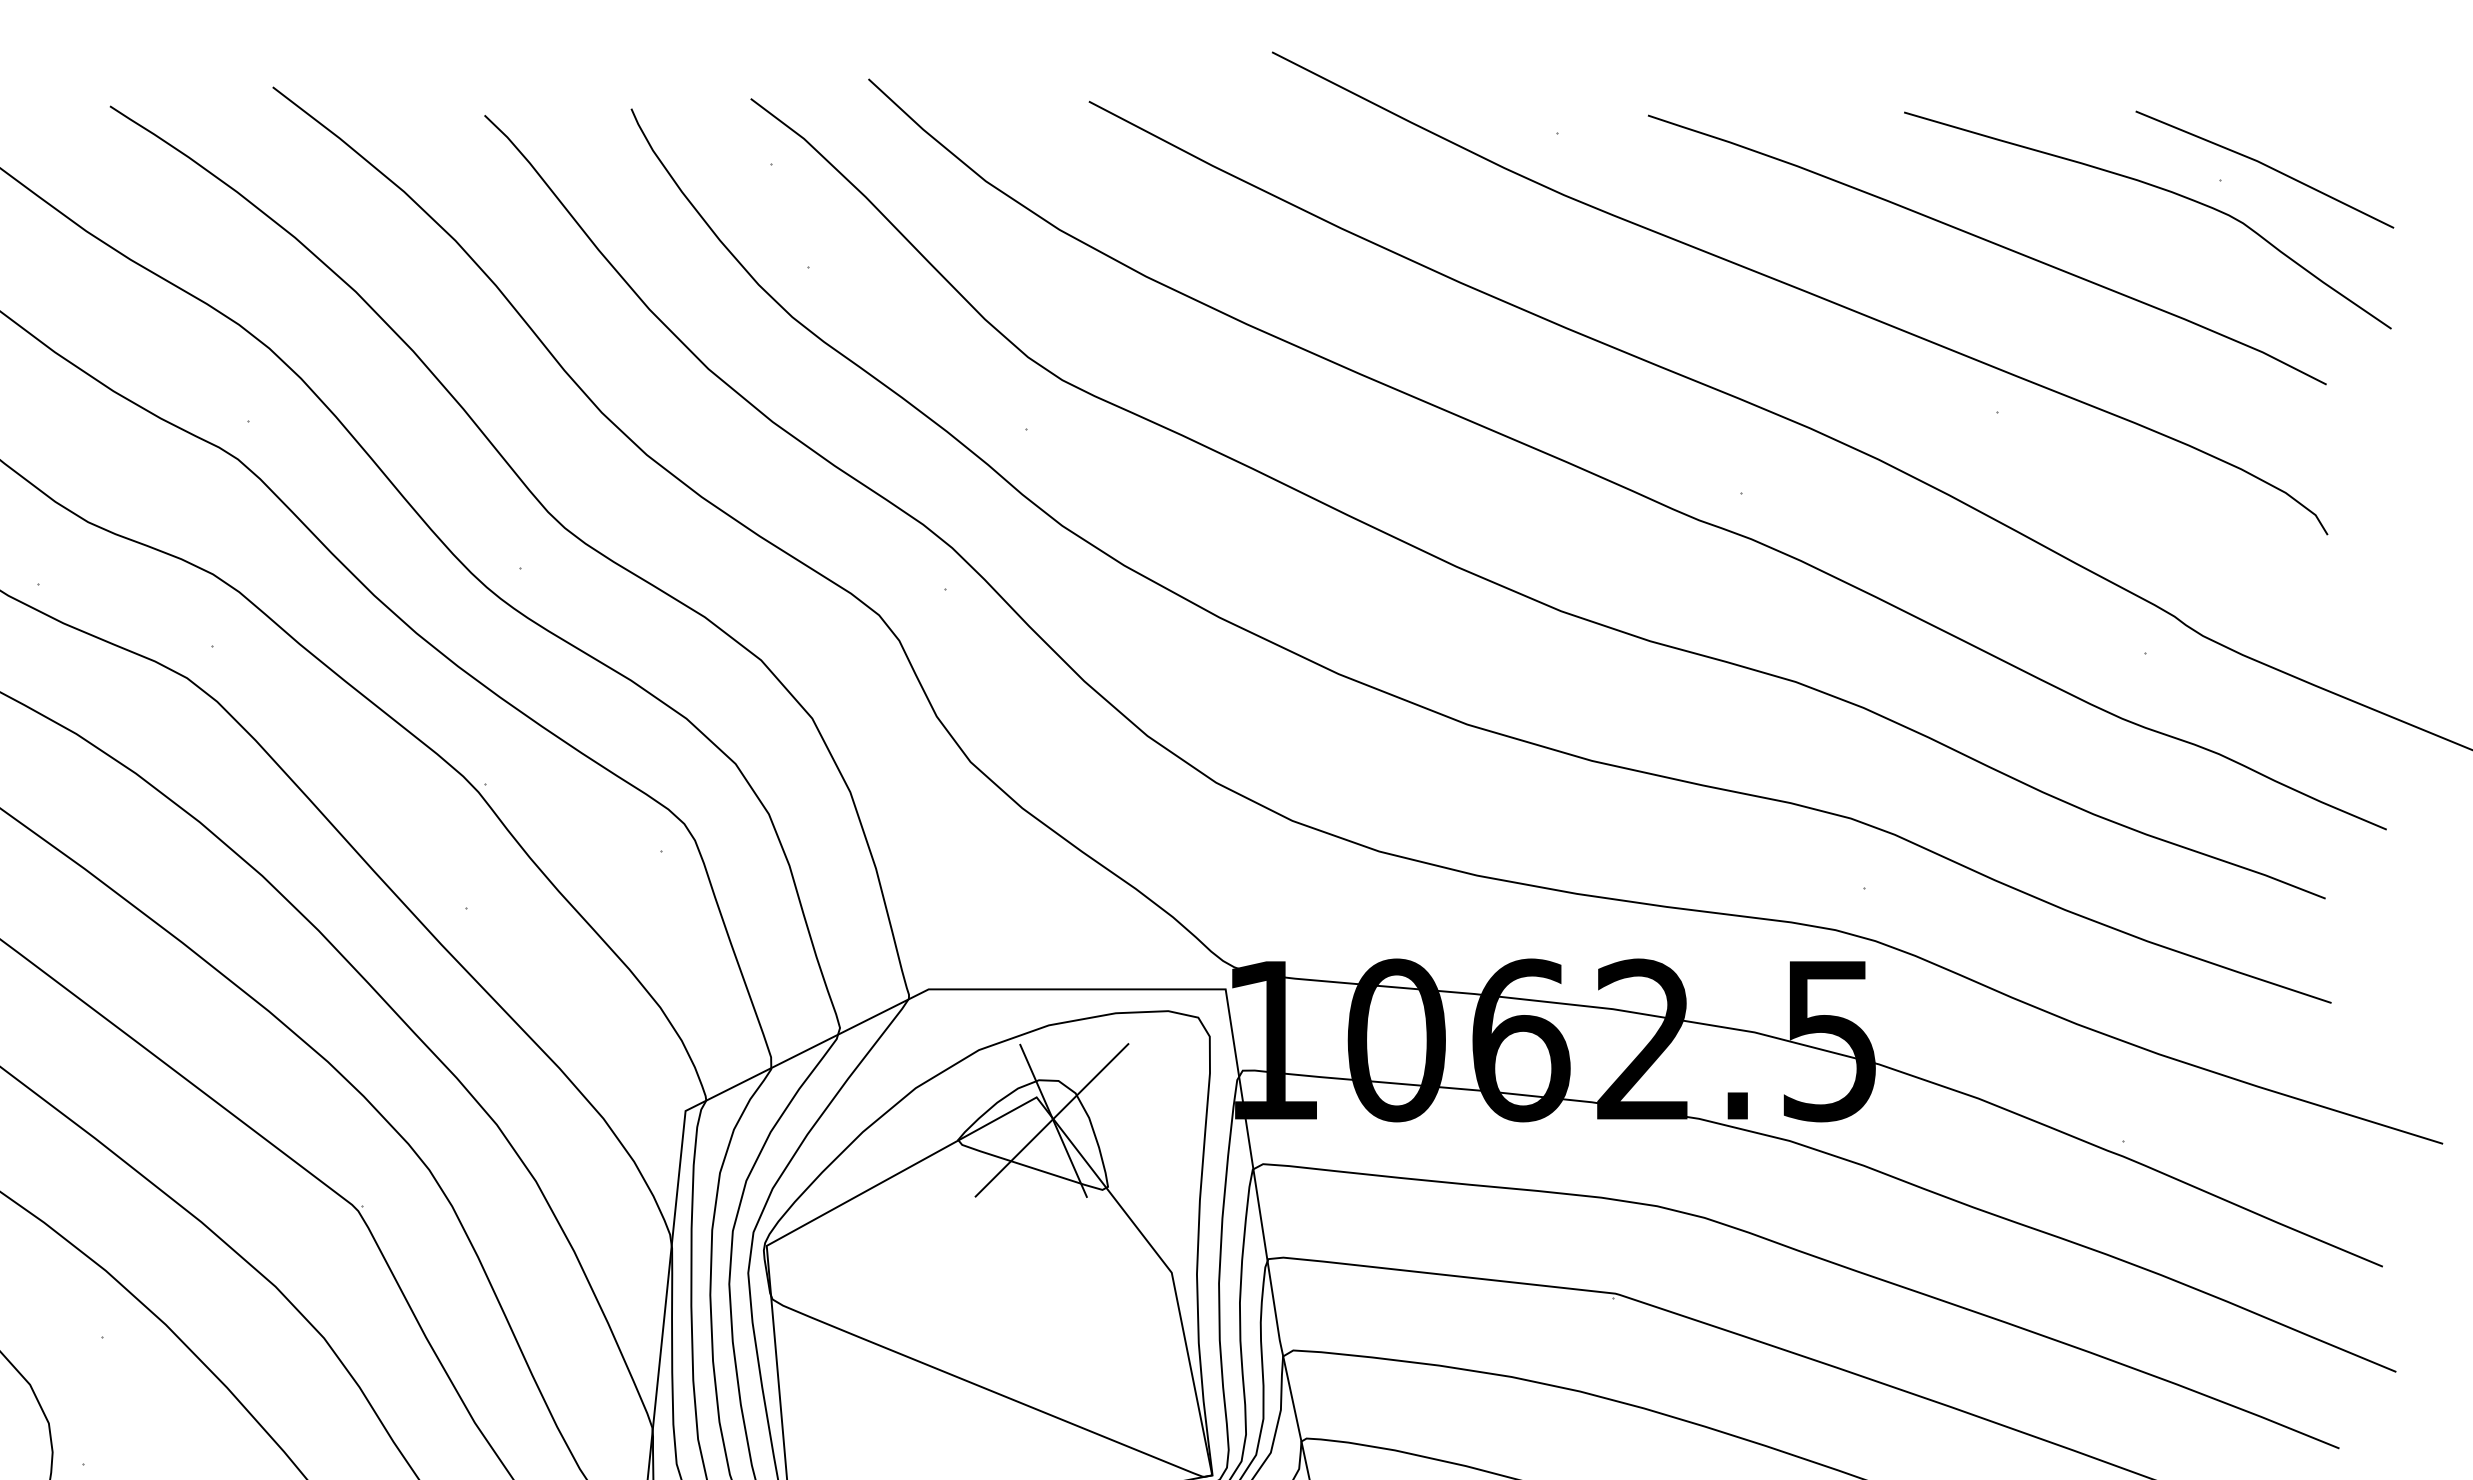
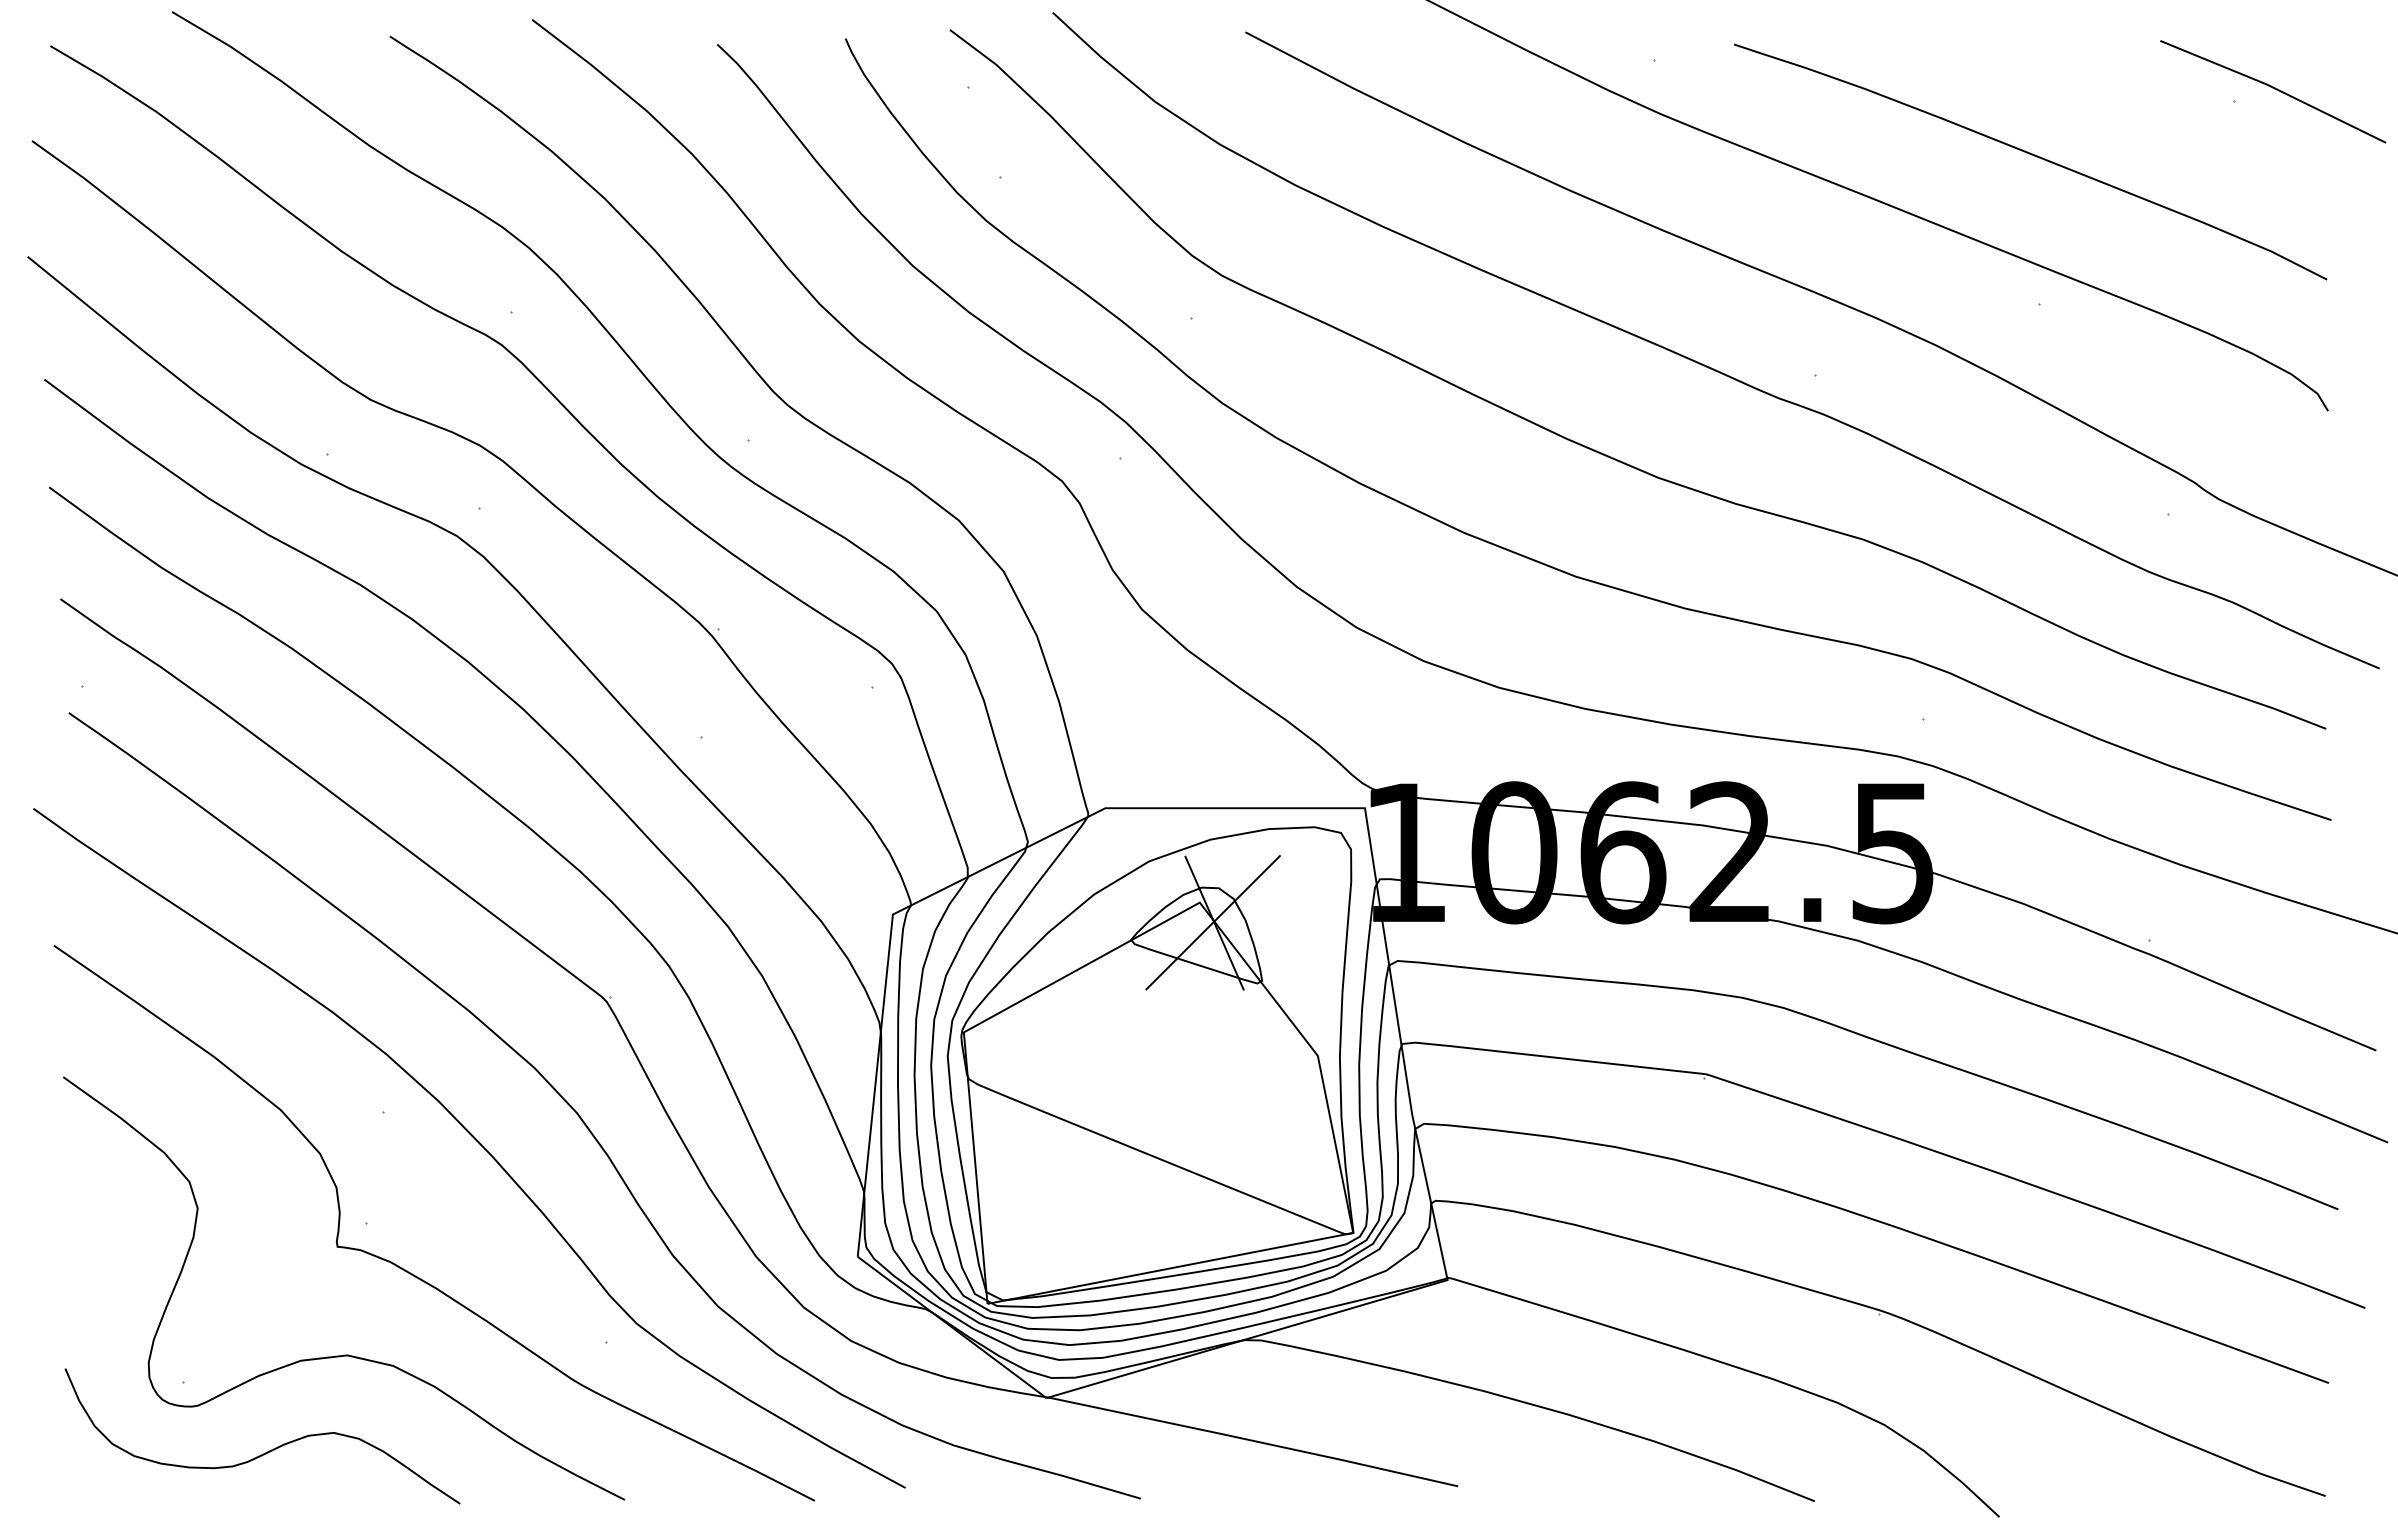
curve: (2157, 188) -> (2179, 108), removed

